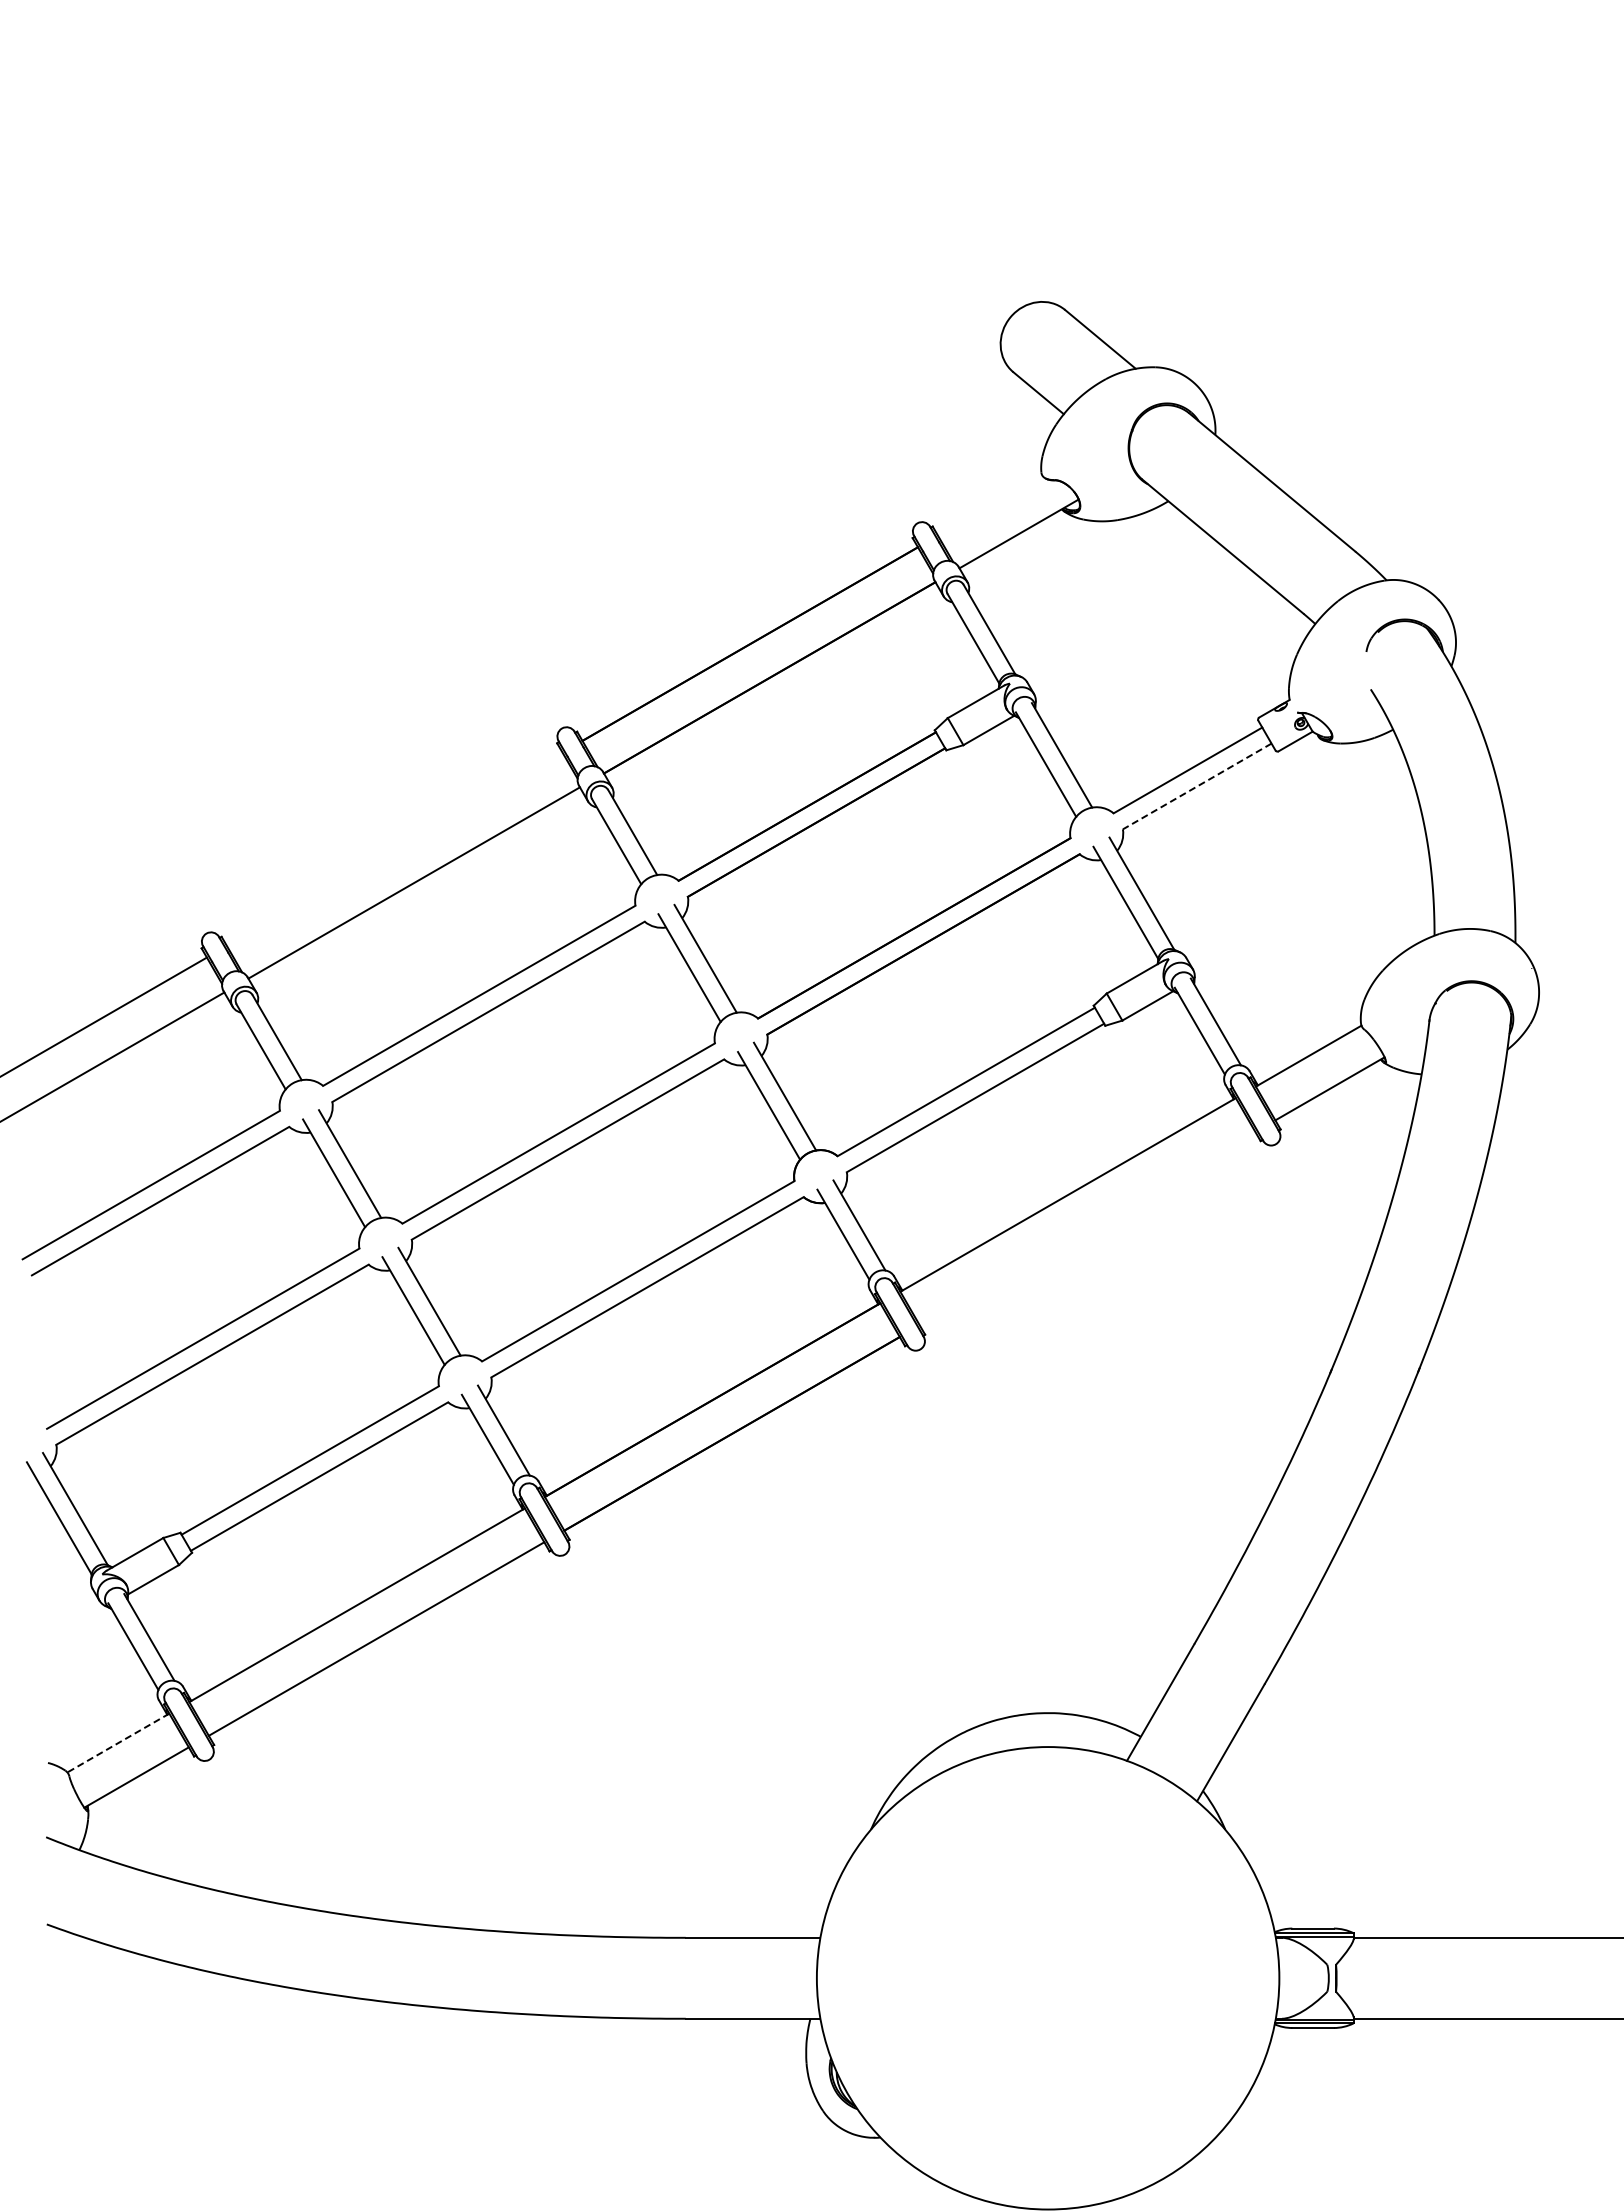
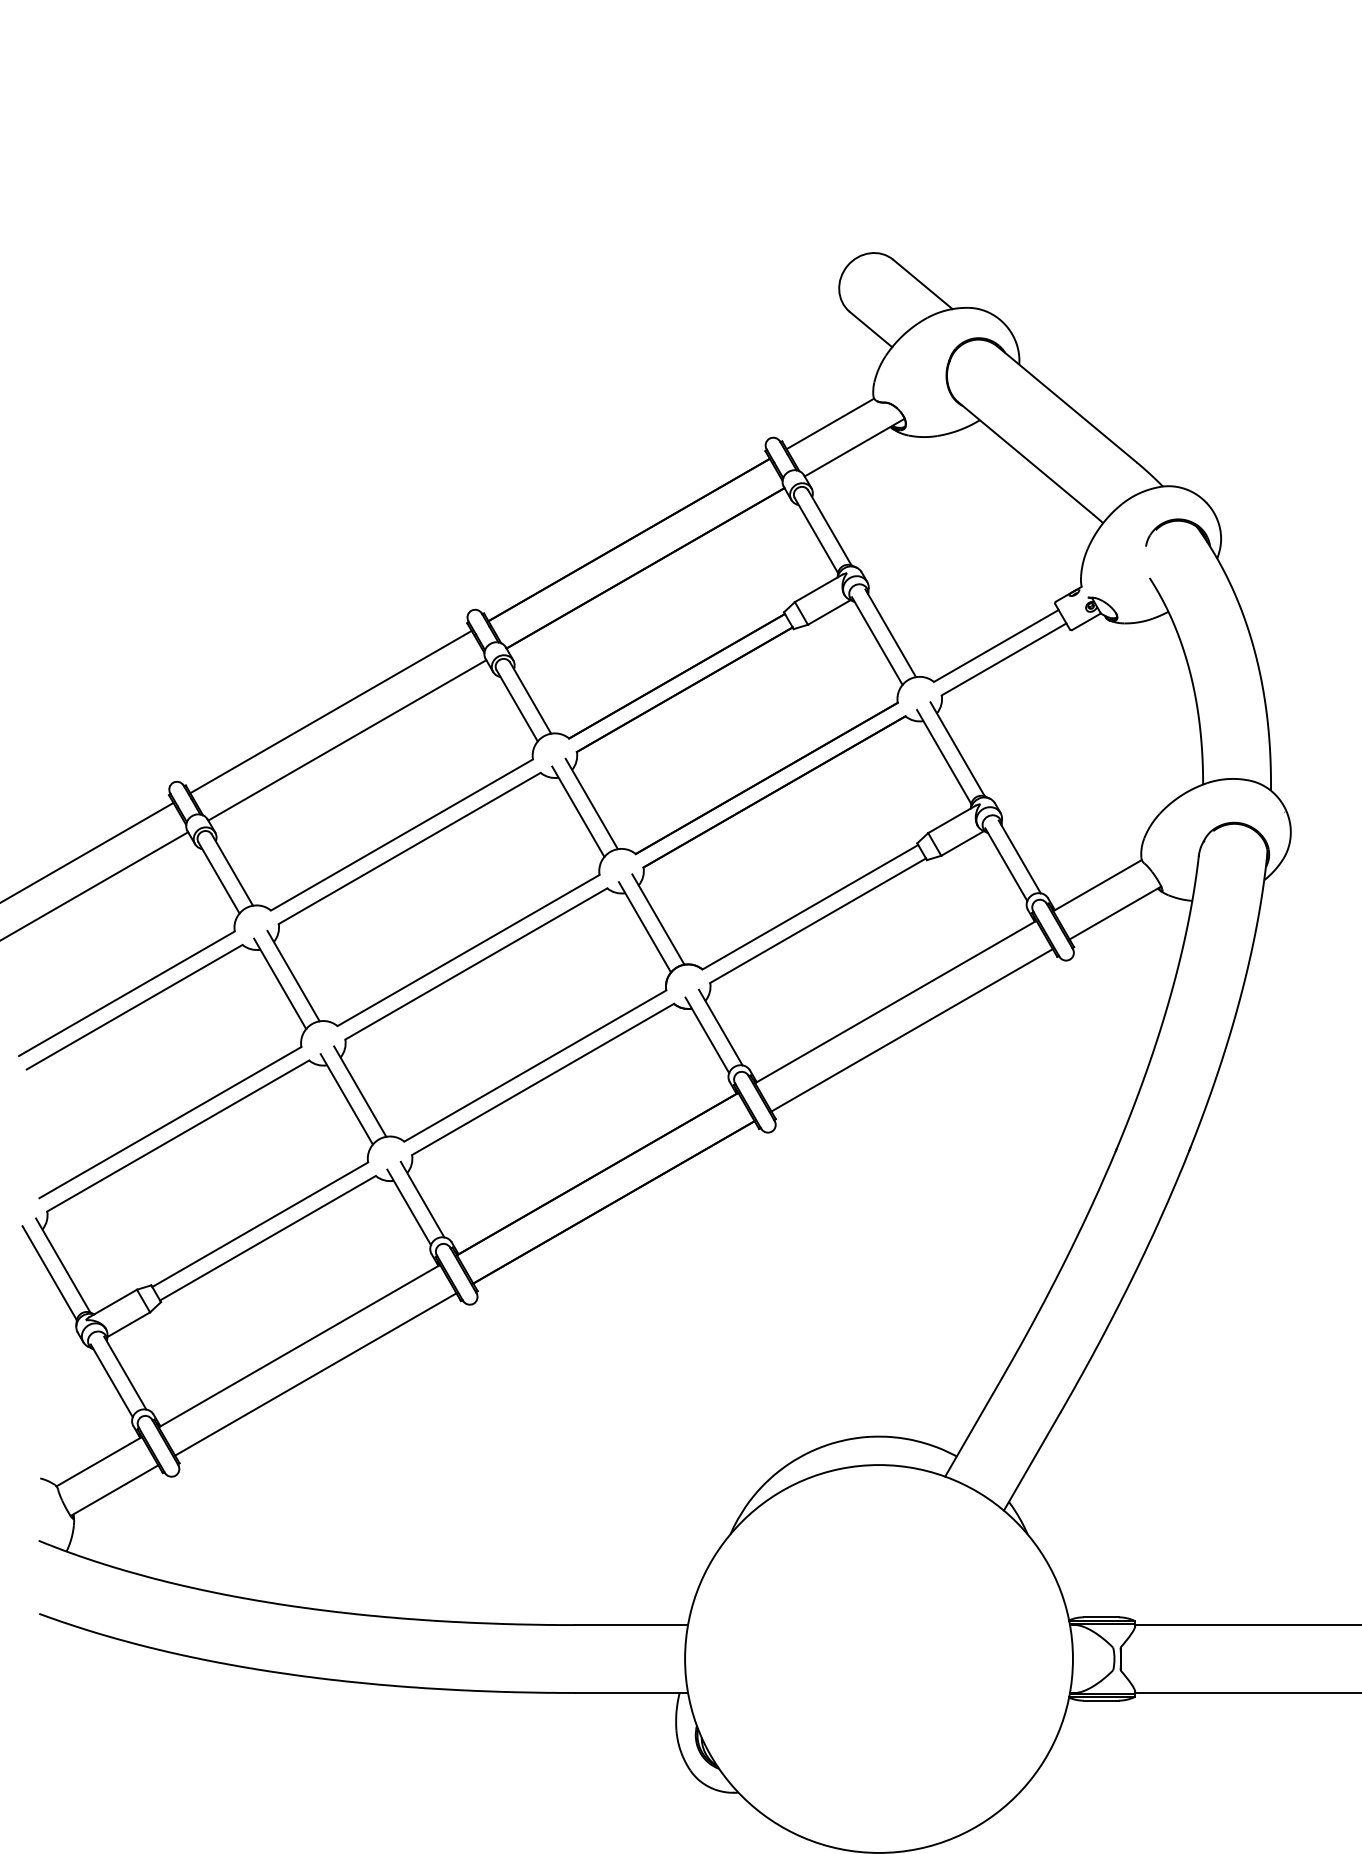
line: (990, 505) -> (830, 423), added
line: (1197, 786) -> (1004, 659), dashed -> solid
line: (394, 849) -> (330, 712), added
line: (1087, 1228) -> (912, 1030), added
line: (118, 1743) -> (99, 1462), dashed -> solid

